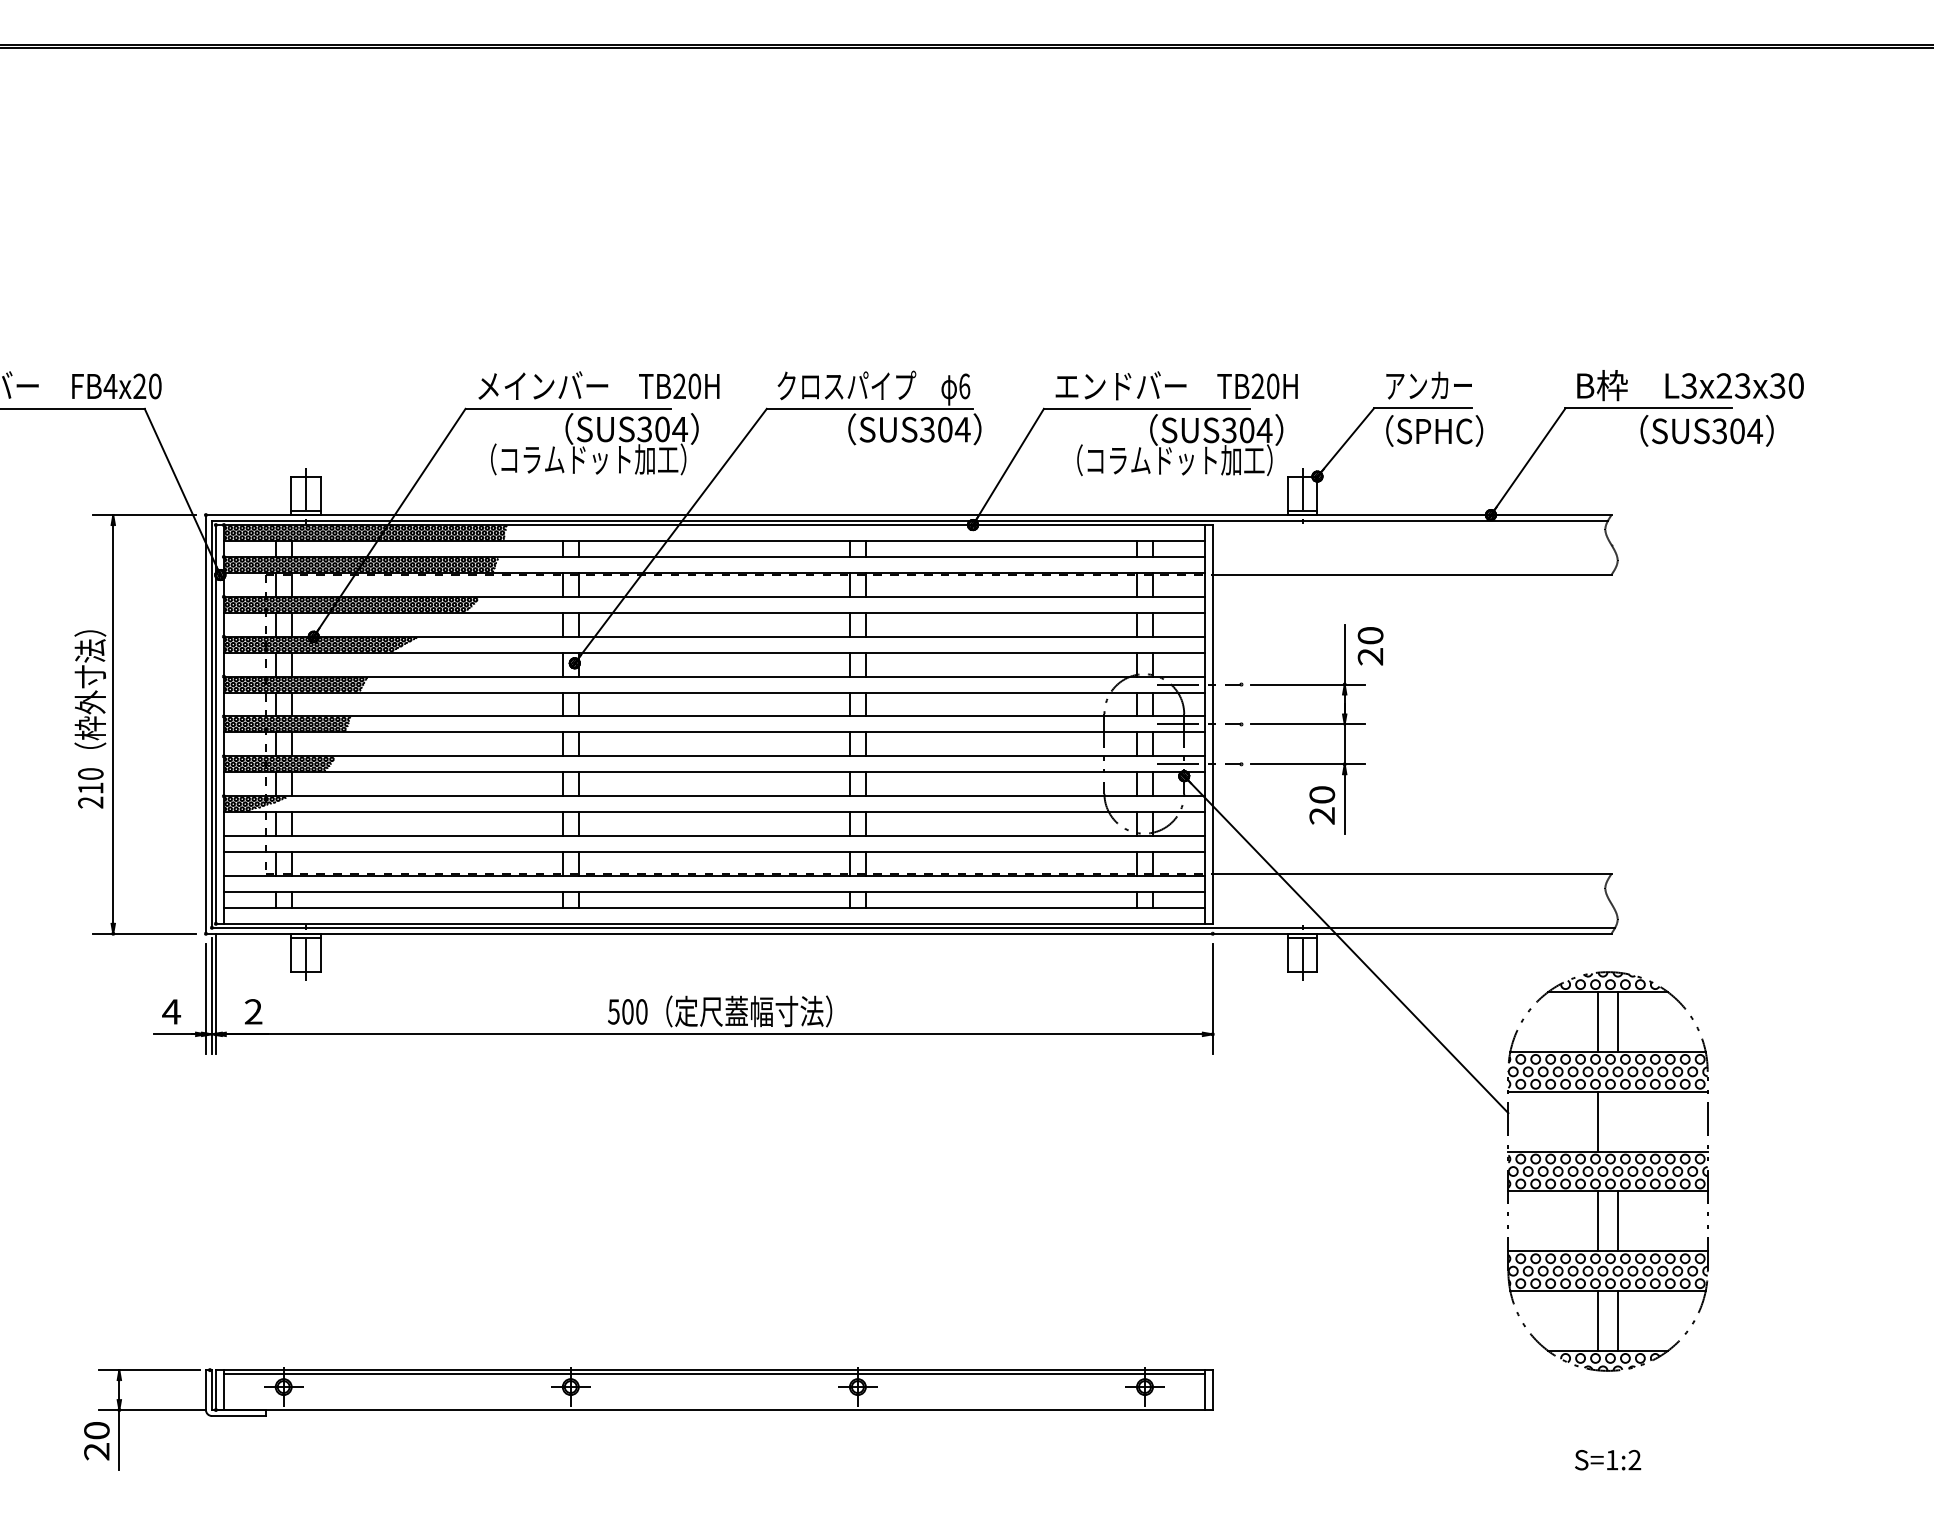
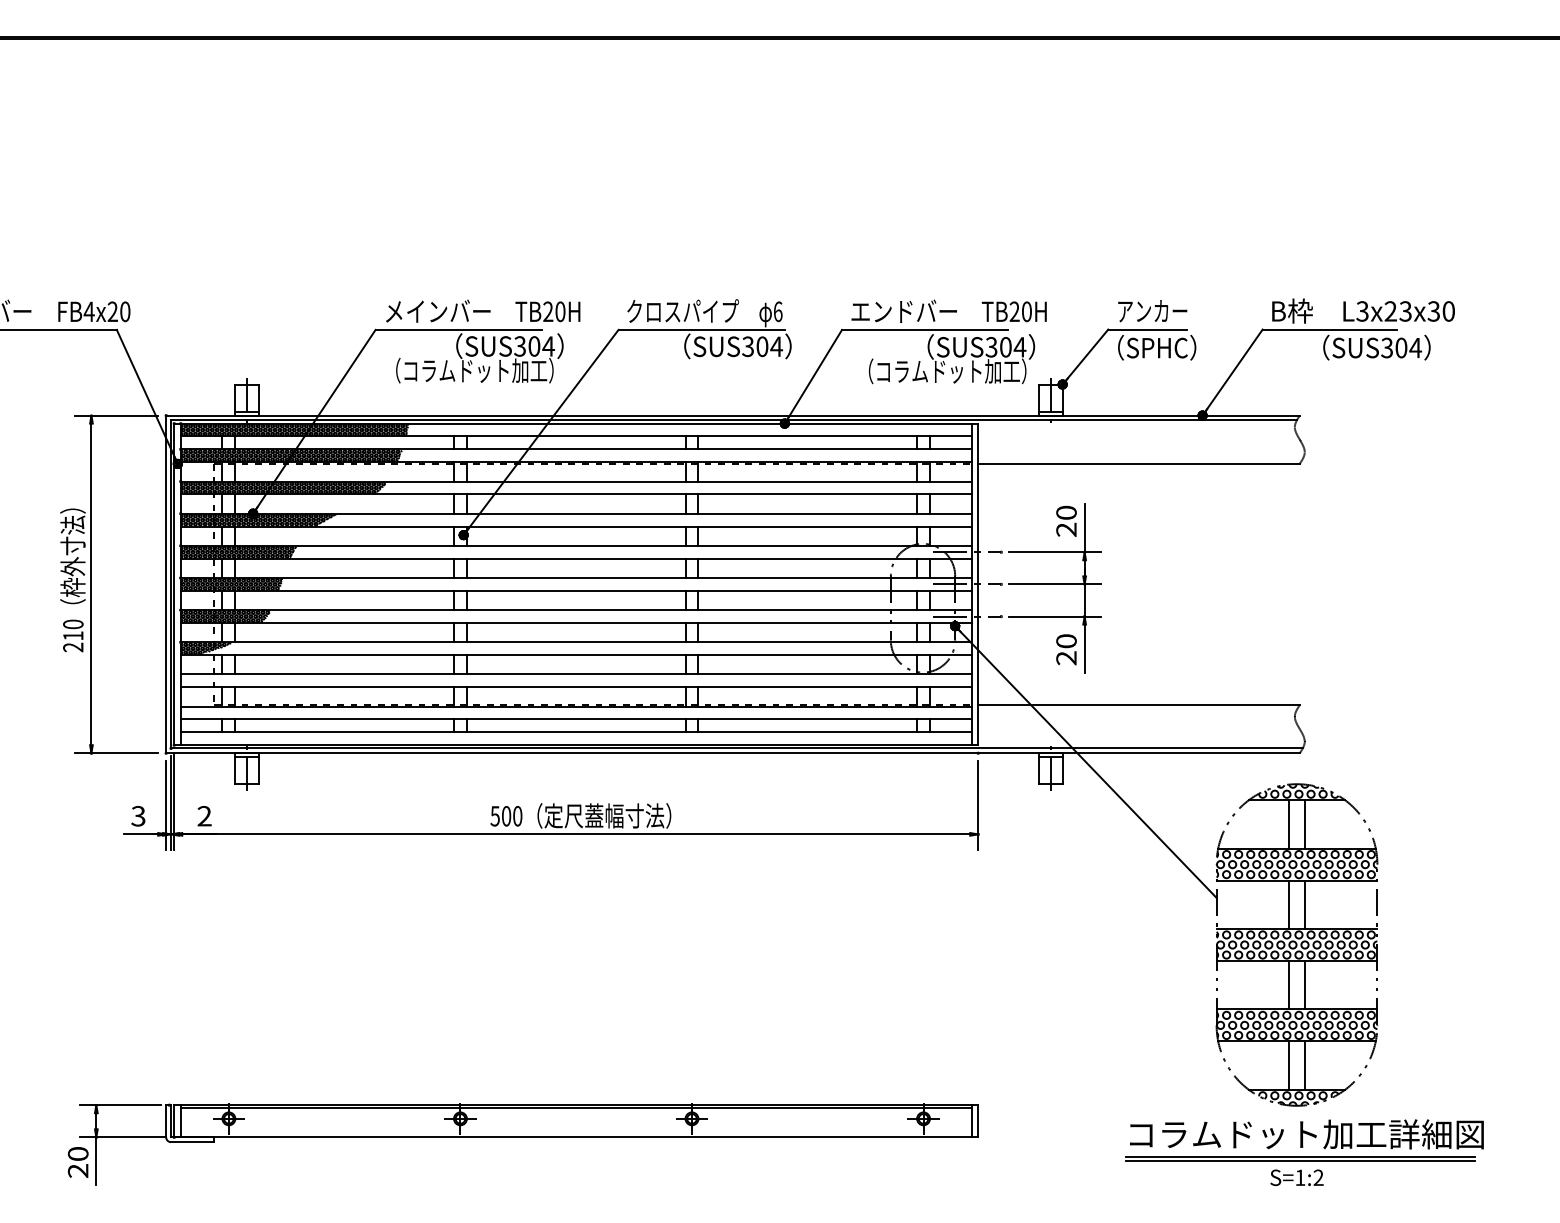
text: (1370, 645) -> (1066, 520), moved
text: (171, 1012) -> (138, 816), 4 -> 3
line: (1618, 1121) -> (1305, 904), added
part: (1617, 1413) -> (1304, 1140), added

